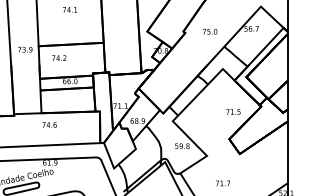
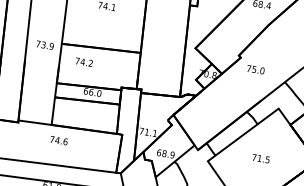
part: (210, 31) -> (256, 69), moved
part: (233, 111) -> (261, 158), moved

